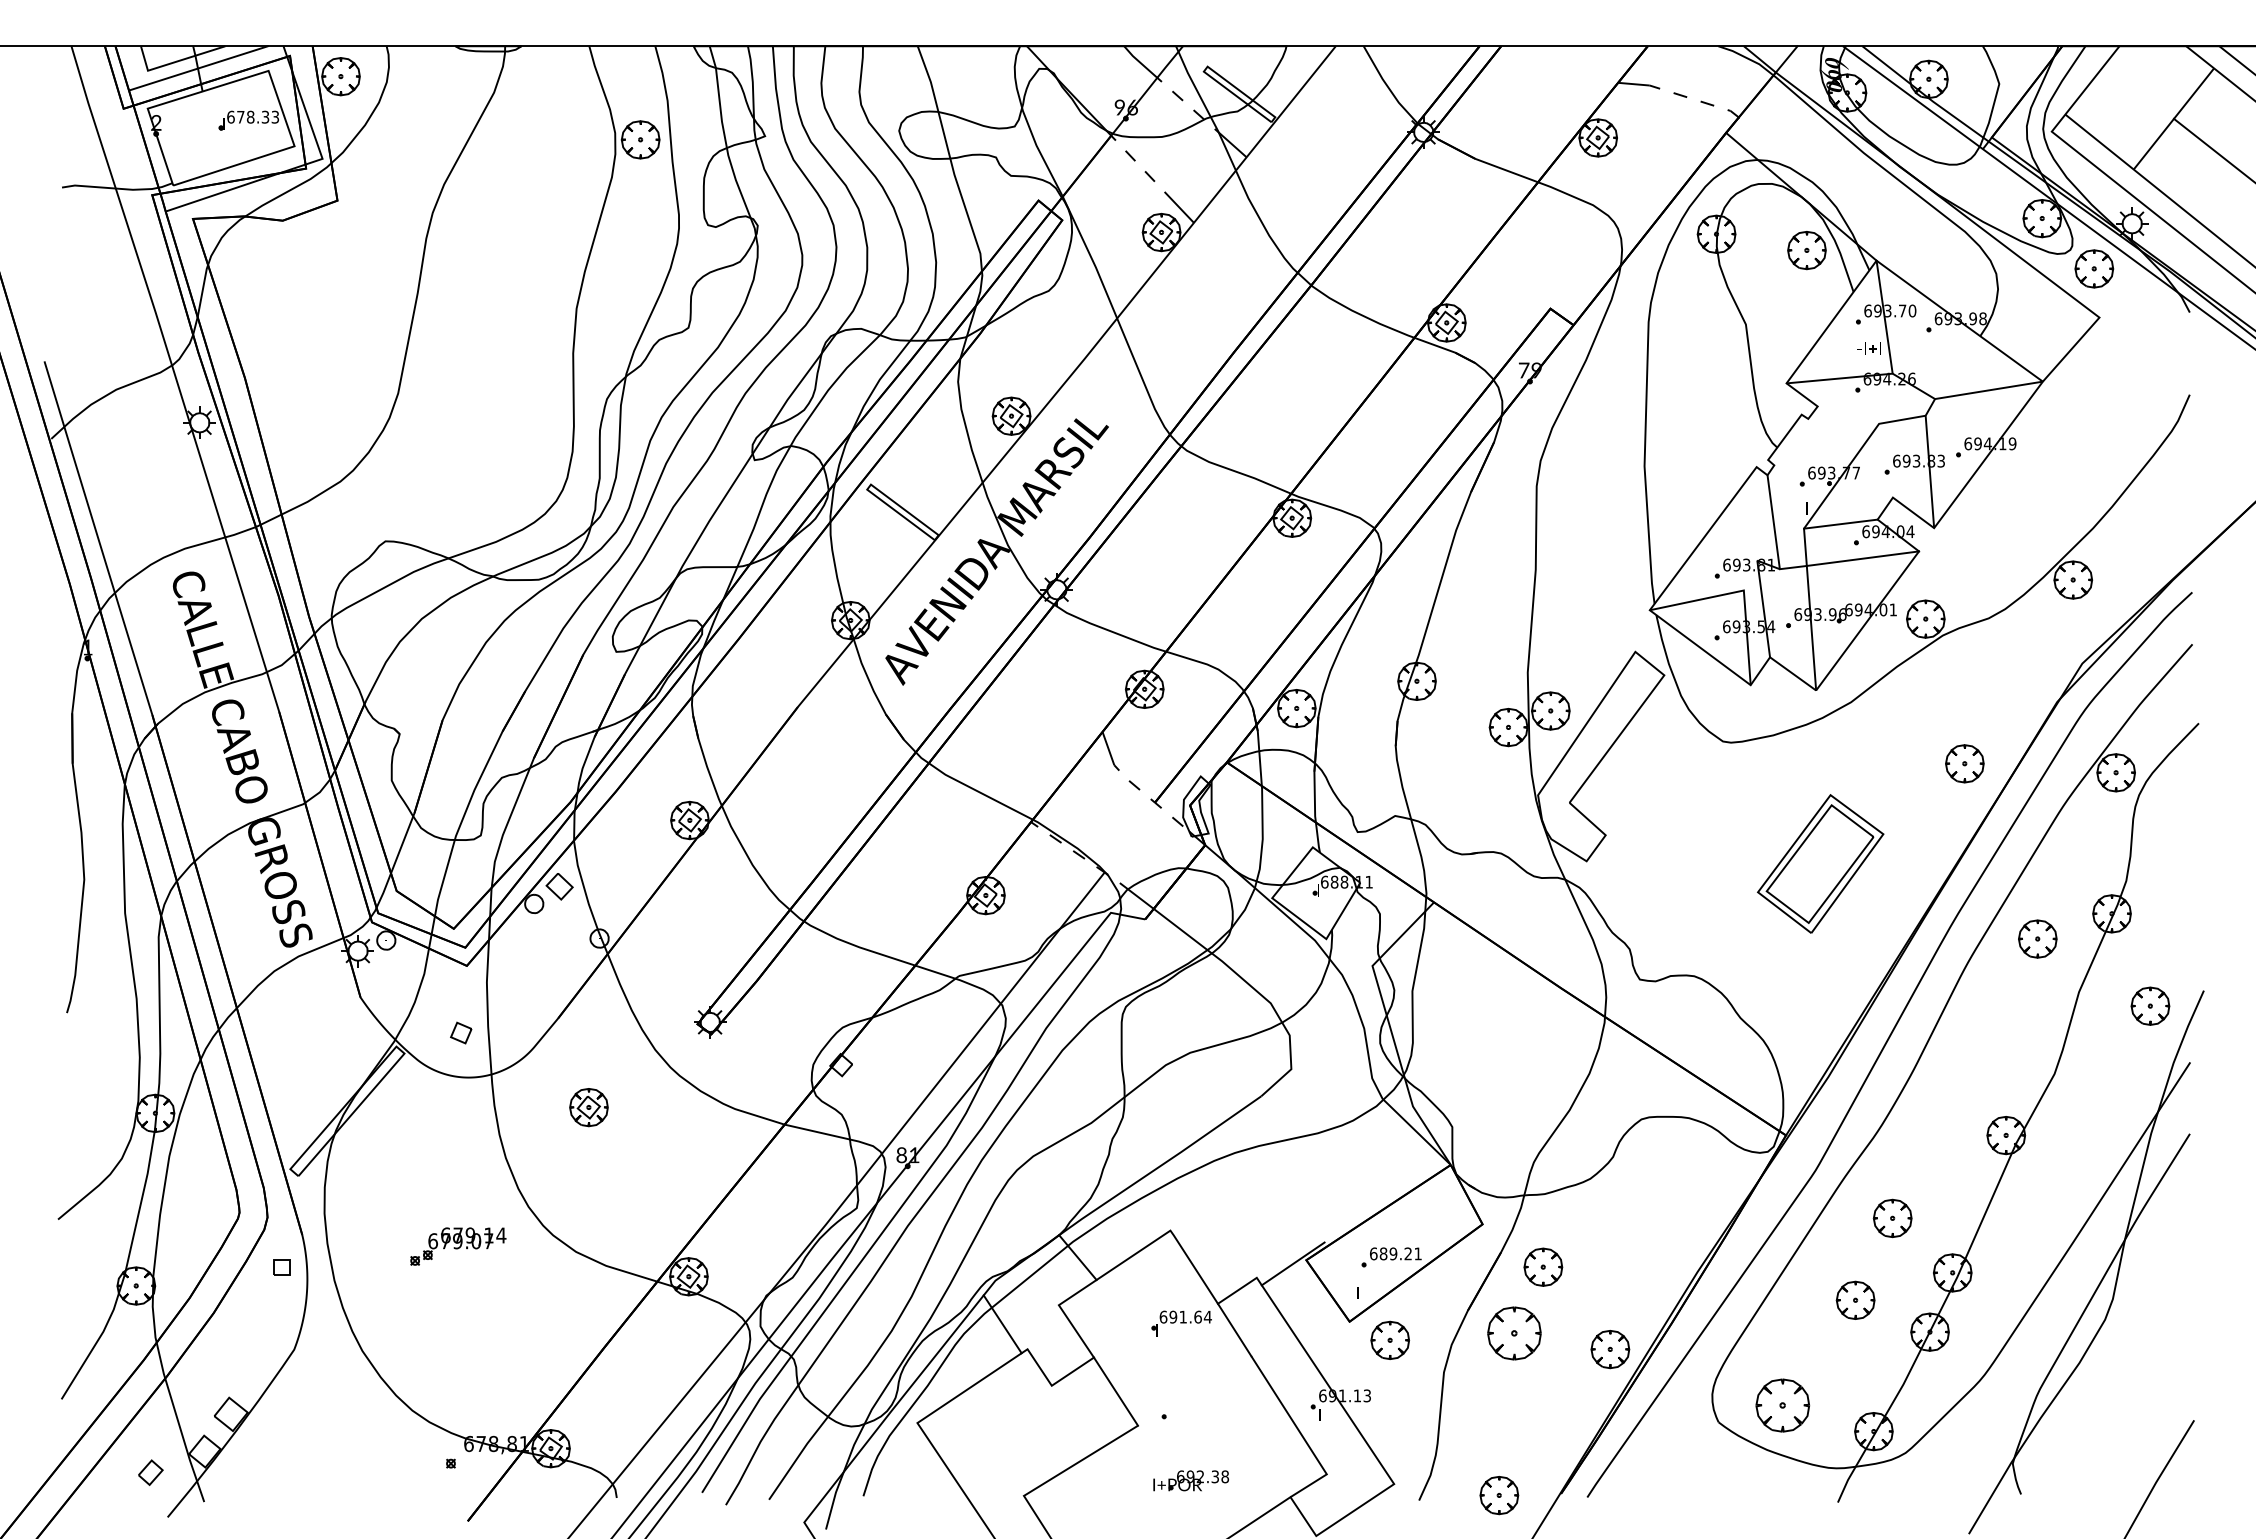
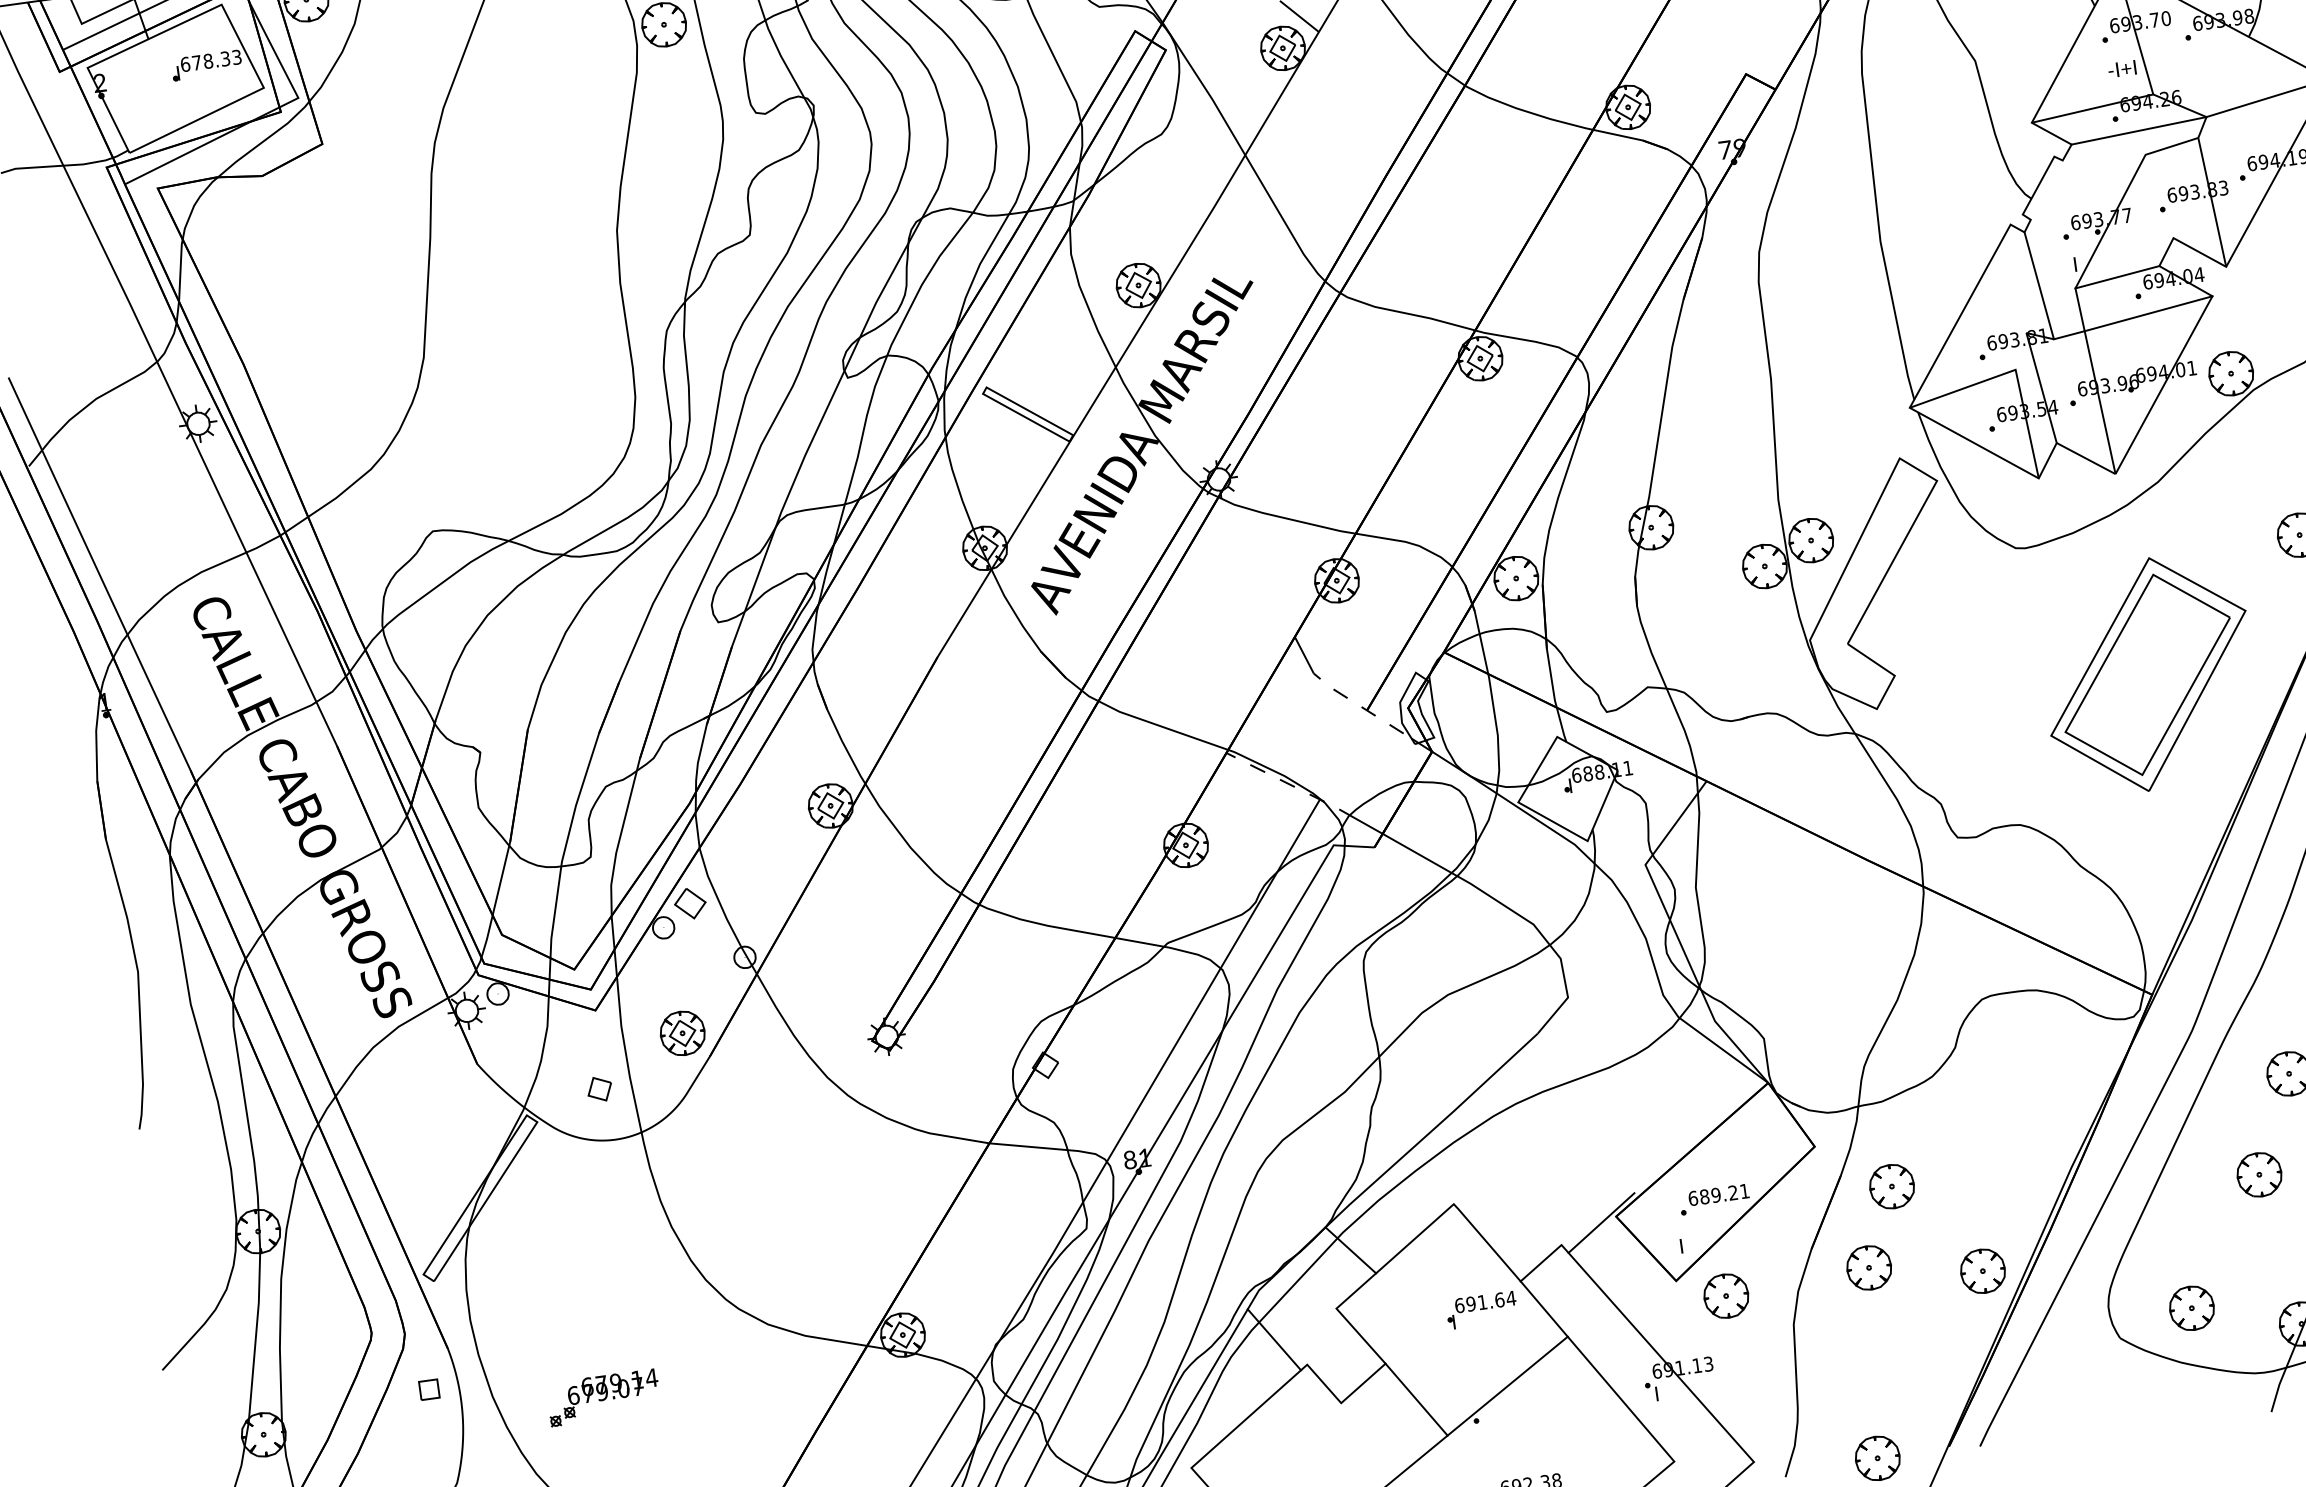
line: (1876, 402) -> (2139, 130), added
part: (1820, 863) -> (2148, 673), size x1.43
part: (588, 1107) -> (682, 1033), moved
part: (458, 1246) -> (603, 1397), moved
part: (1514, 1332) -> (1869, 1266), size x0.71
line: (1194, 1390) -> (1507, 1385), added
part: (1782, 1404) -> (2191, 1307), size x0.71

